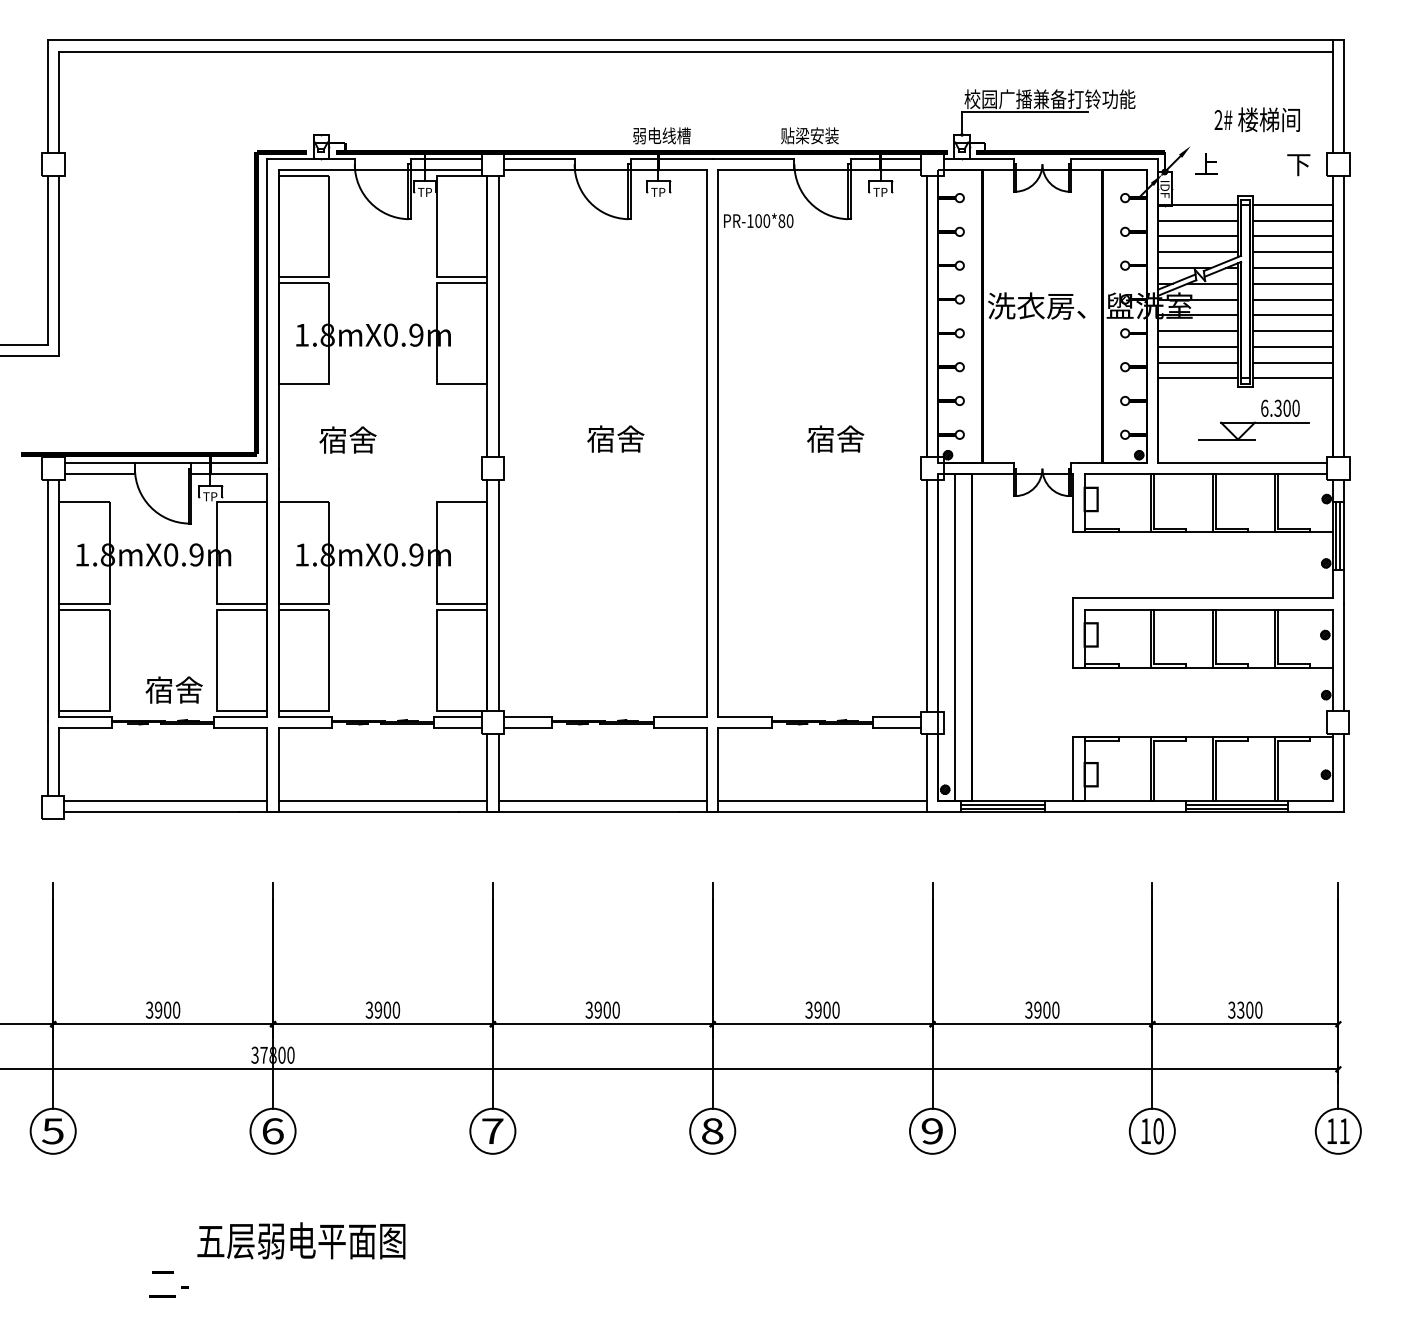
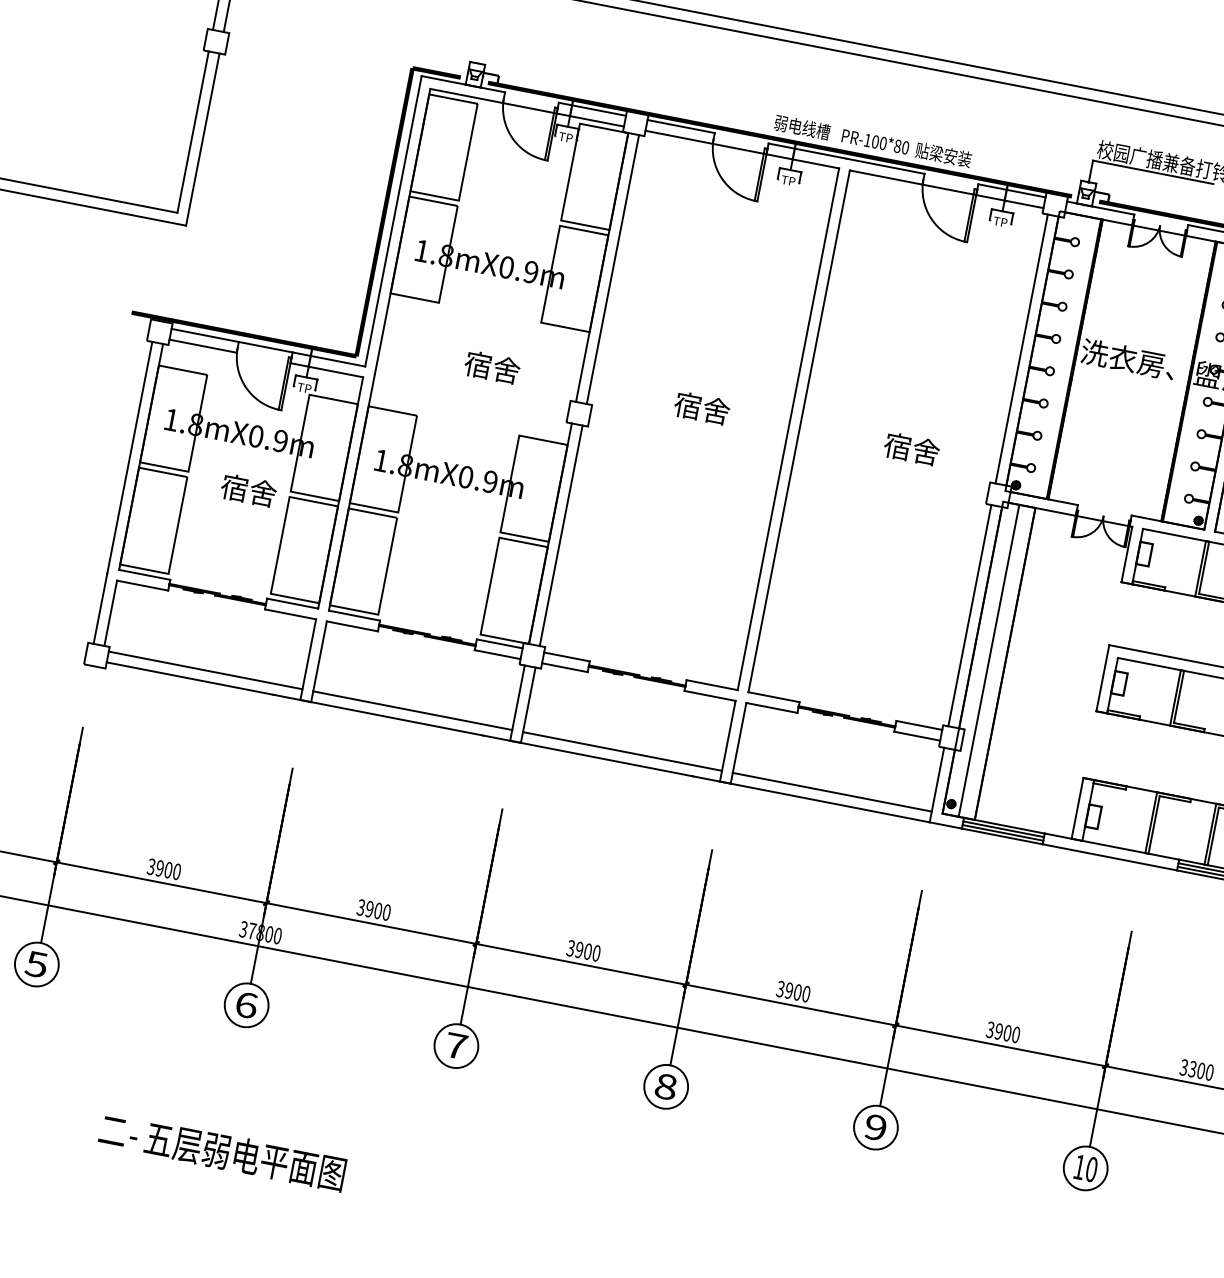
text: (758, 220) -> (875, 141), moved
text: (347, 439) -> (491, 366), moved
text: (173, 689) -> (248, 489), moved
text: (301, 1240) -> (245, 1155), moved

